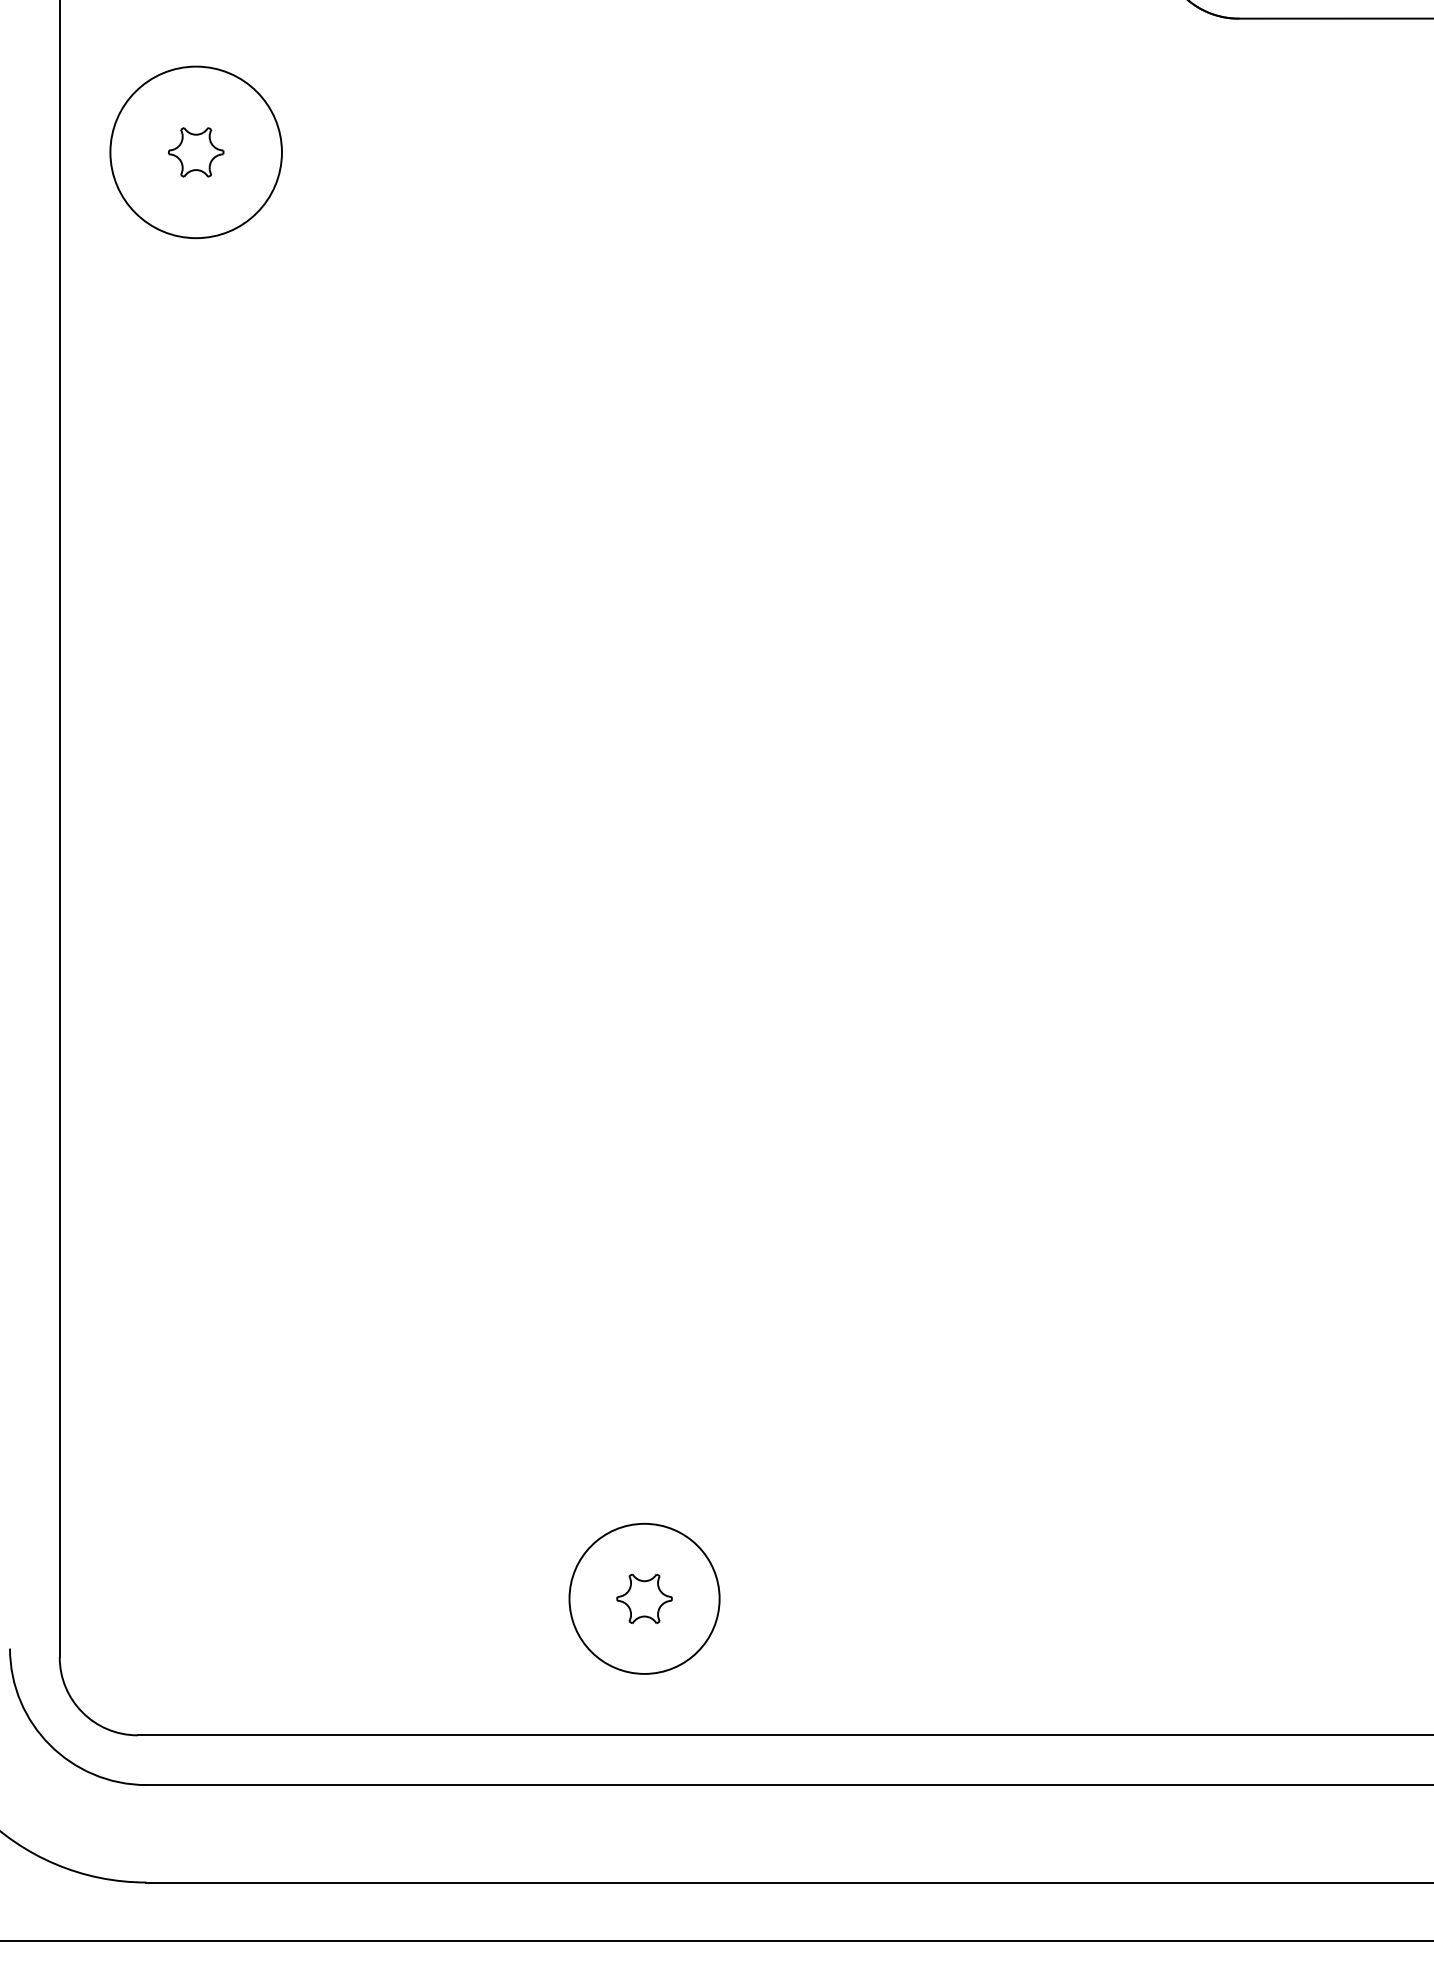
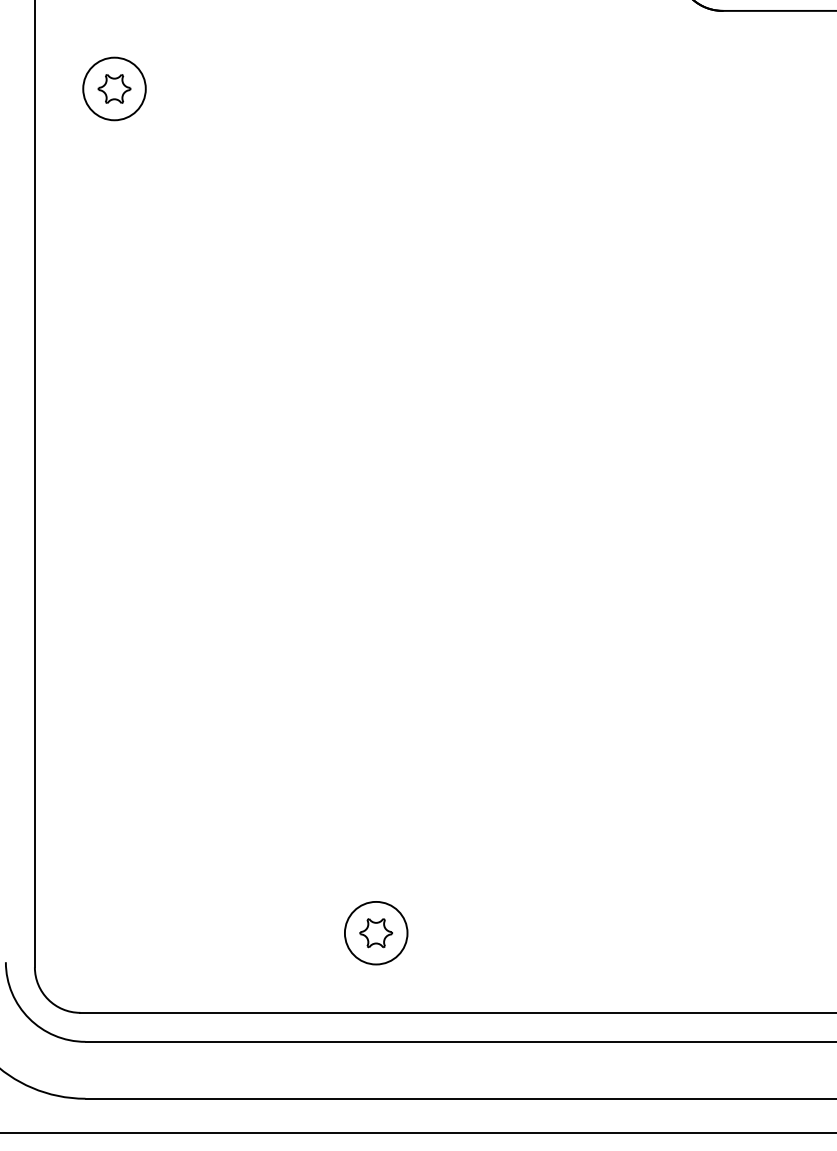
circle: (196, 151) -> (114, 88), size x0.62
circle: (643, 1597) -> (375, 932), size x0.71

